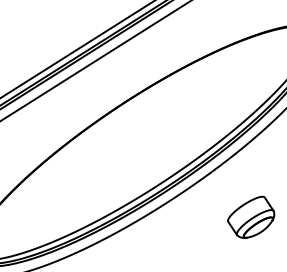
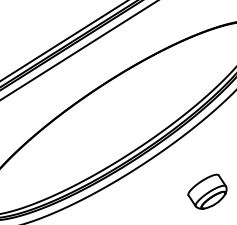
part: (251, 217) -> (207, 191), moved

